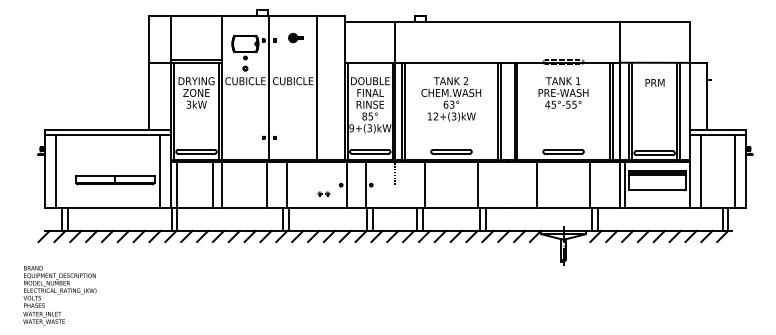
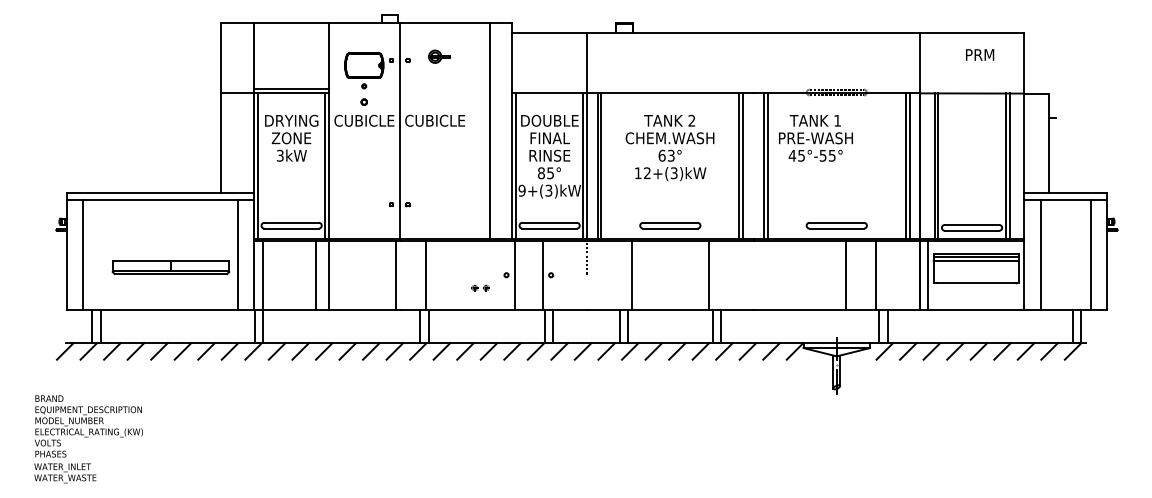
text: (654, 82) -> (979, 54), moved
line: (317, 87) -> (490, 130), moved
text: (563, 92) -> (815, 137), moved
line: (537, 184) -> (845, 274), moved

